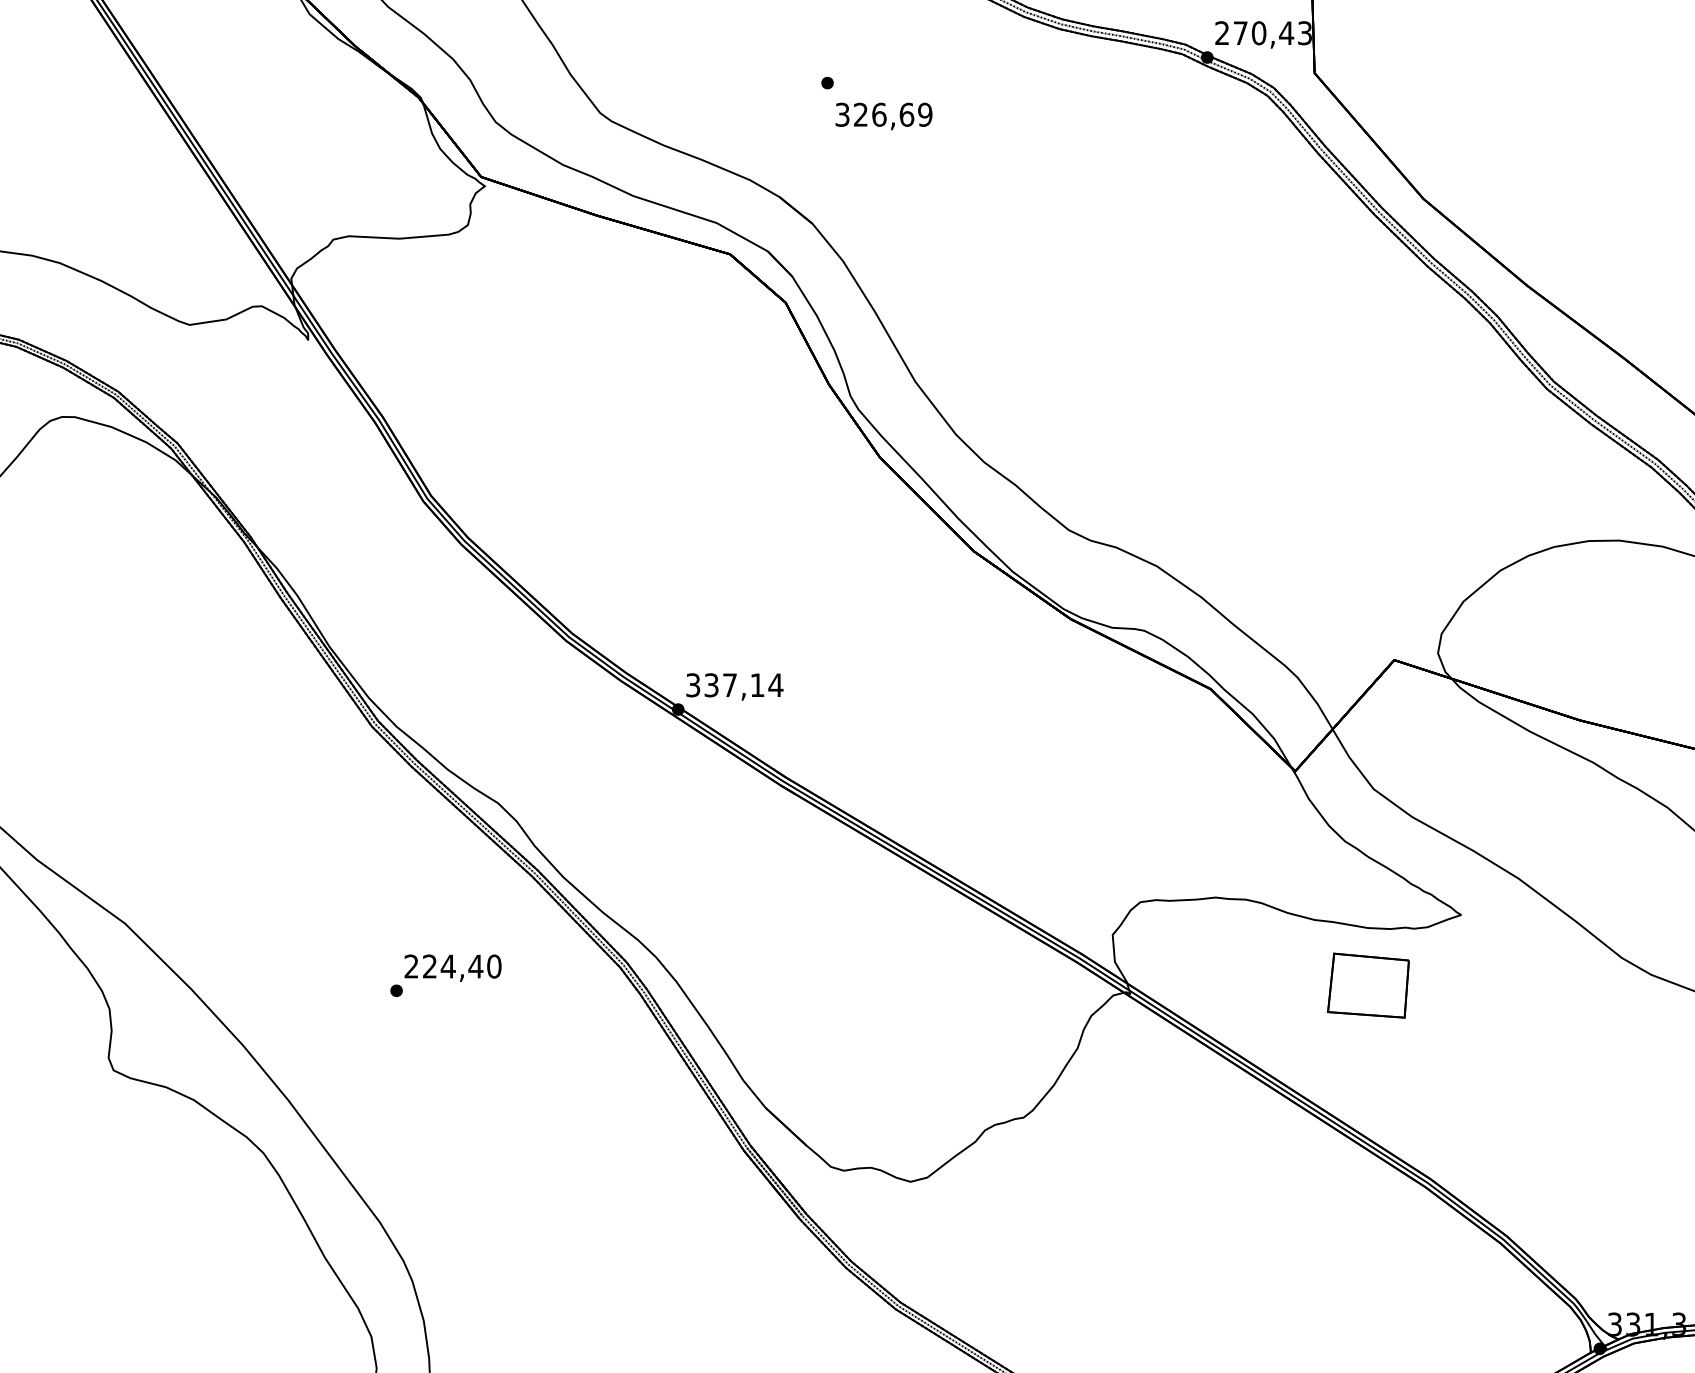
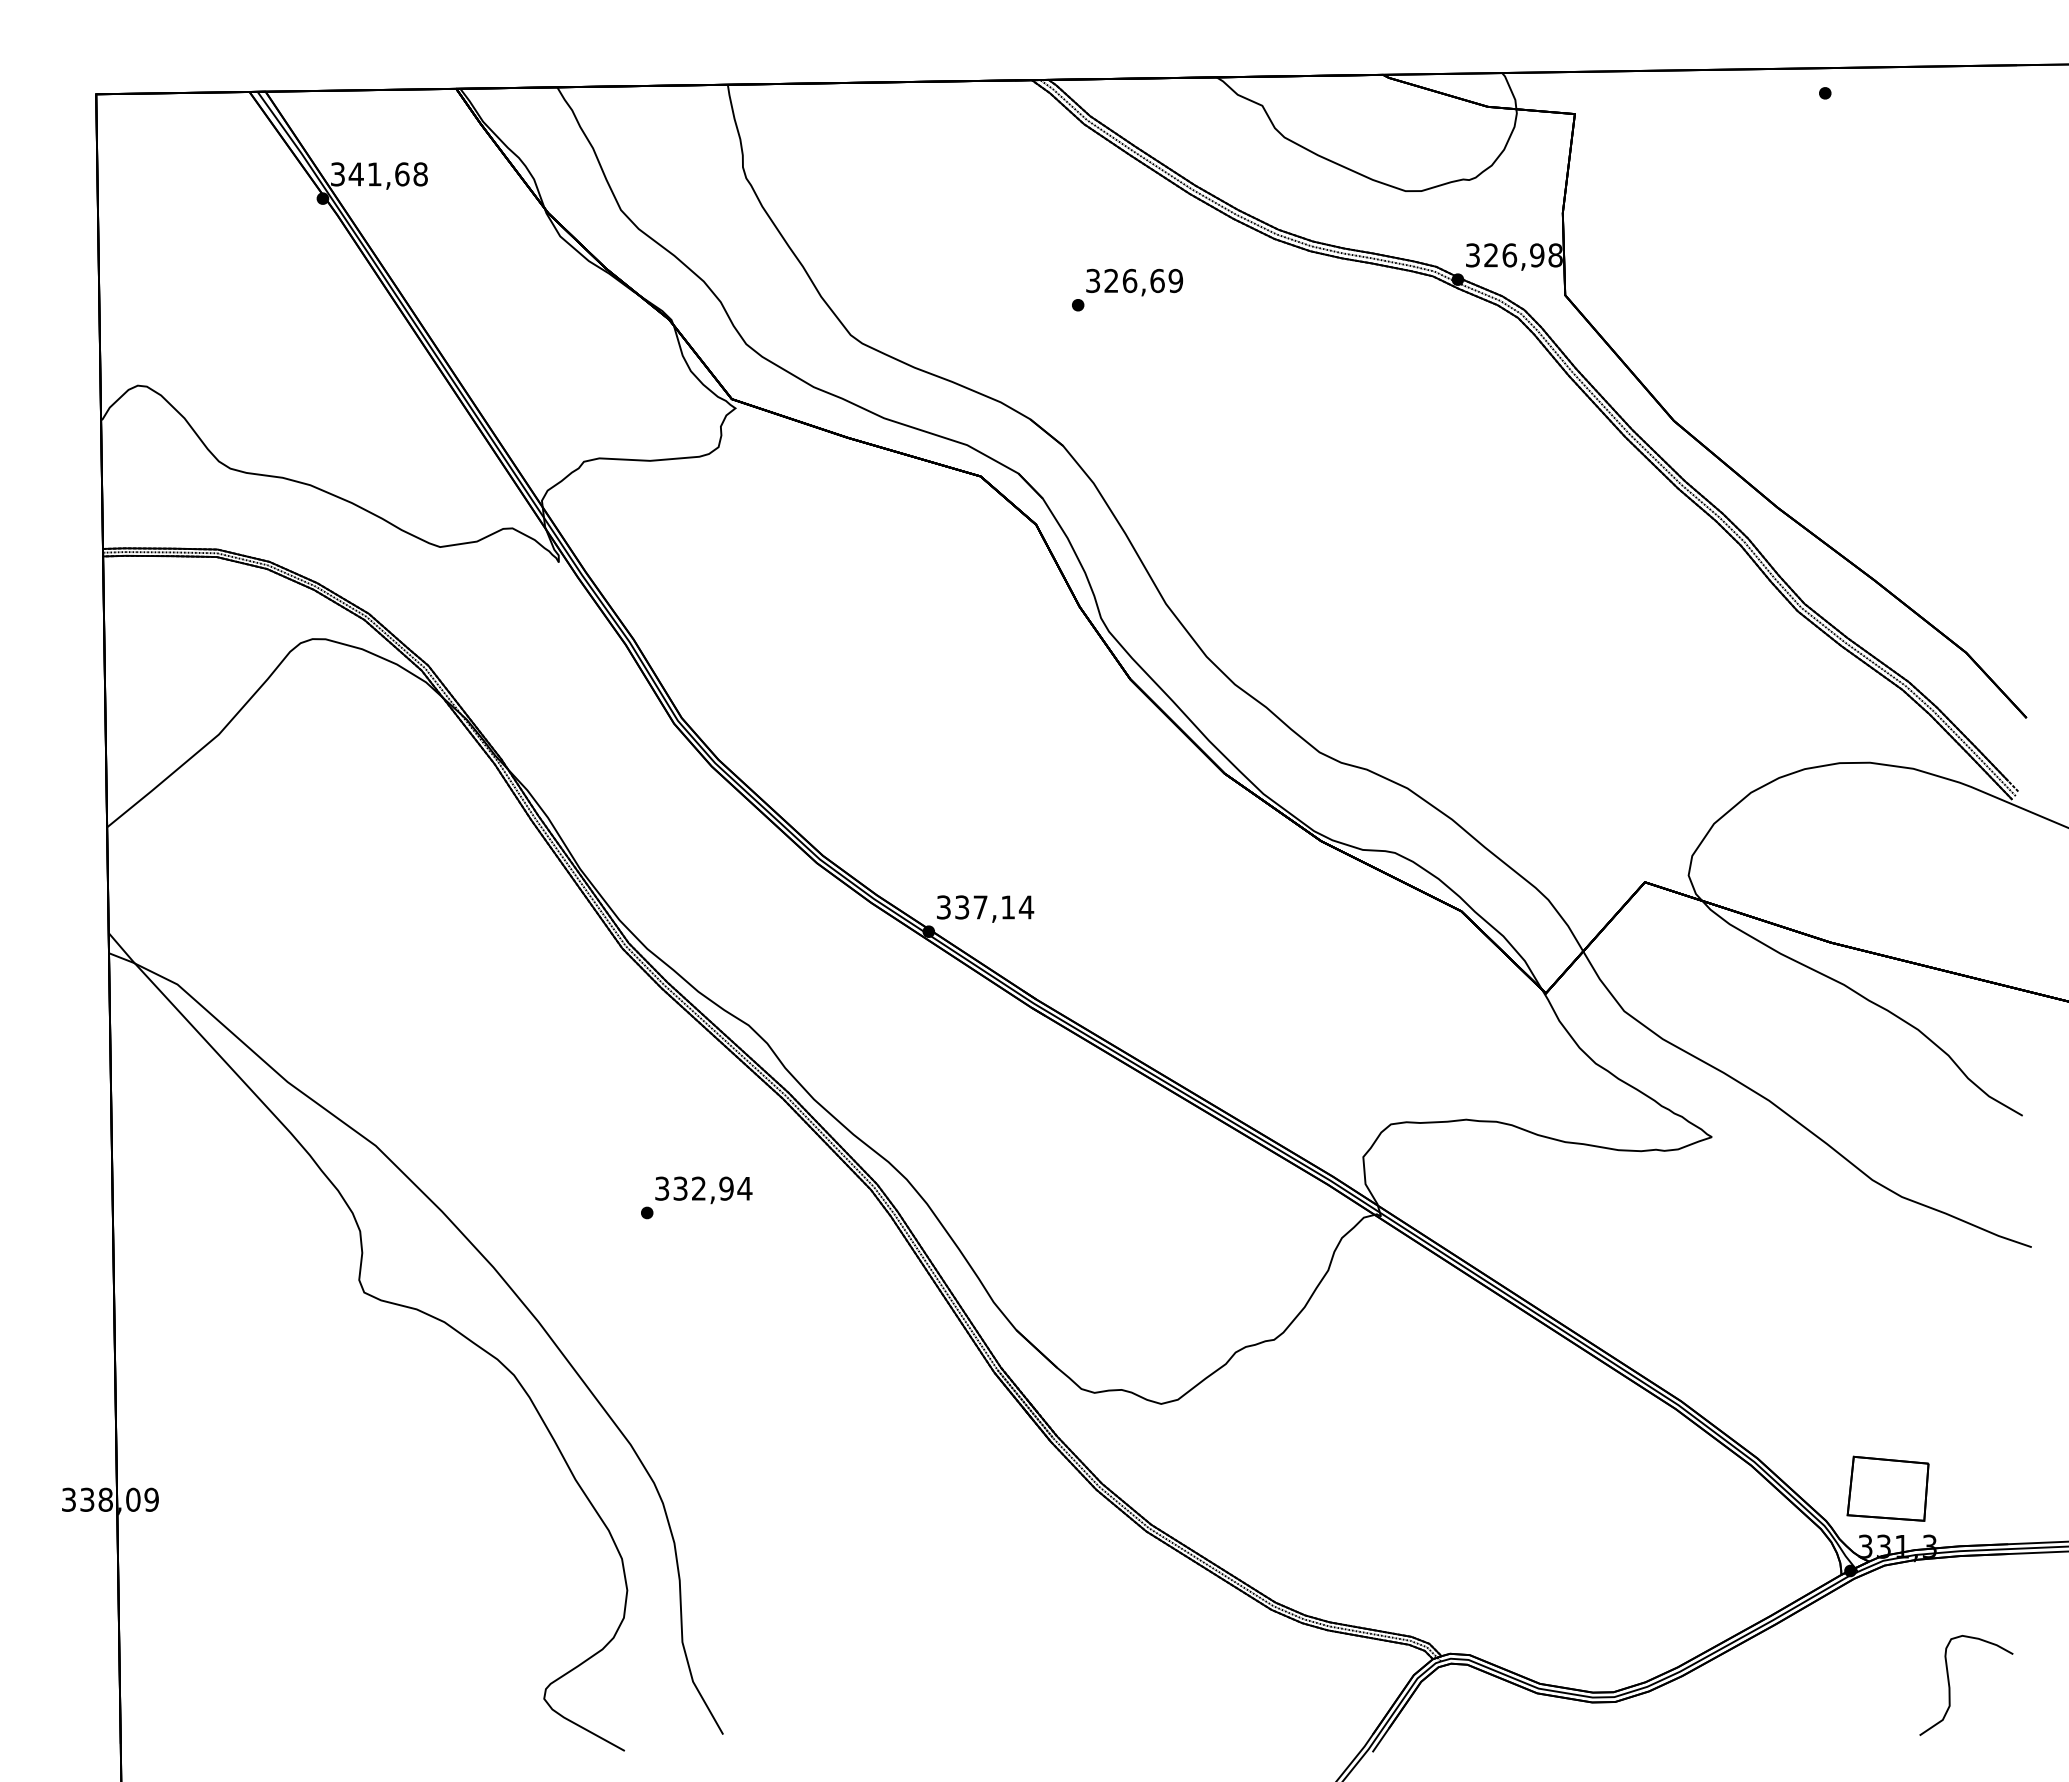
text: (1263, 33) -> (1514, 255), 270,43 -> 326,98
text: (883, 116) -> (1134, 282), moved
text: (452, 966) -> (703, 1188), 224,40 -> 332,94
part: (1367, 985) -> (1887, 1488), moved

